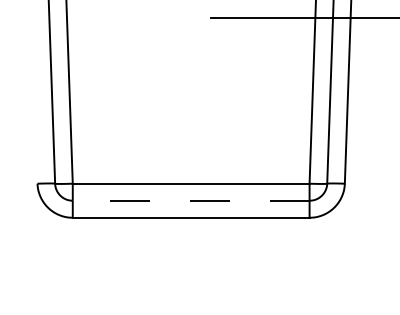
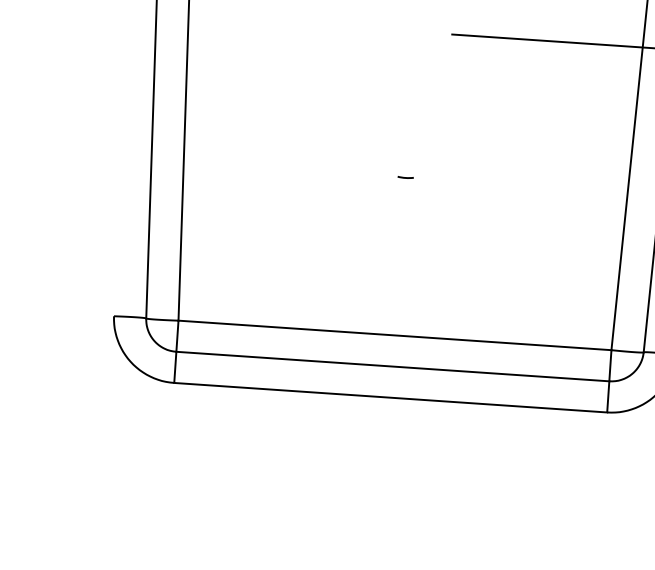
arc: (190, 97) -> (404, 177), added
line: (190, 200) -> (391, 366), dashed -> solid

